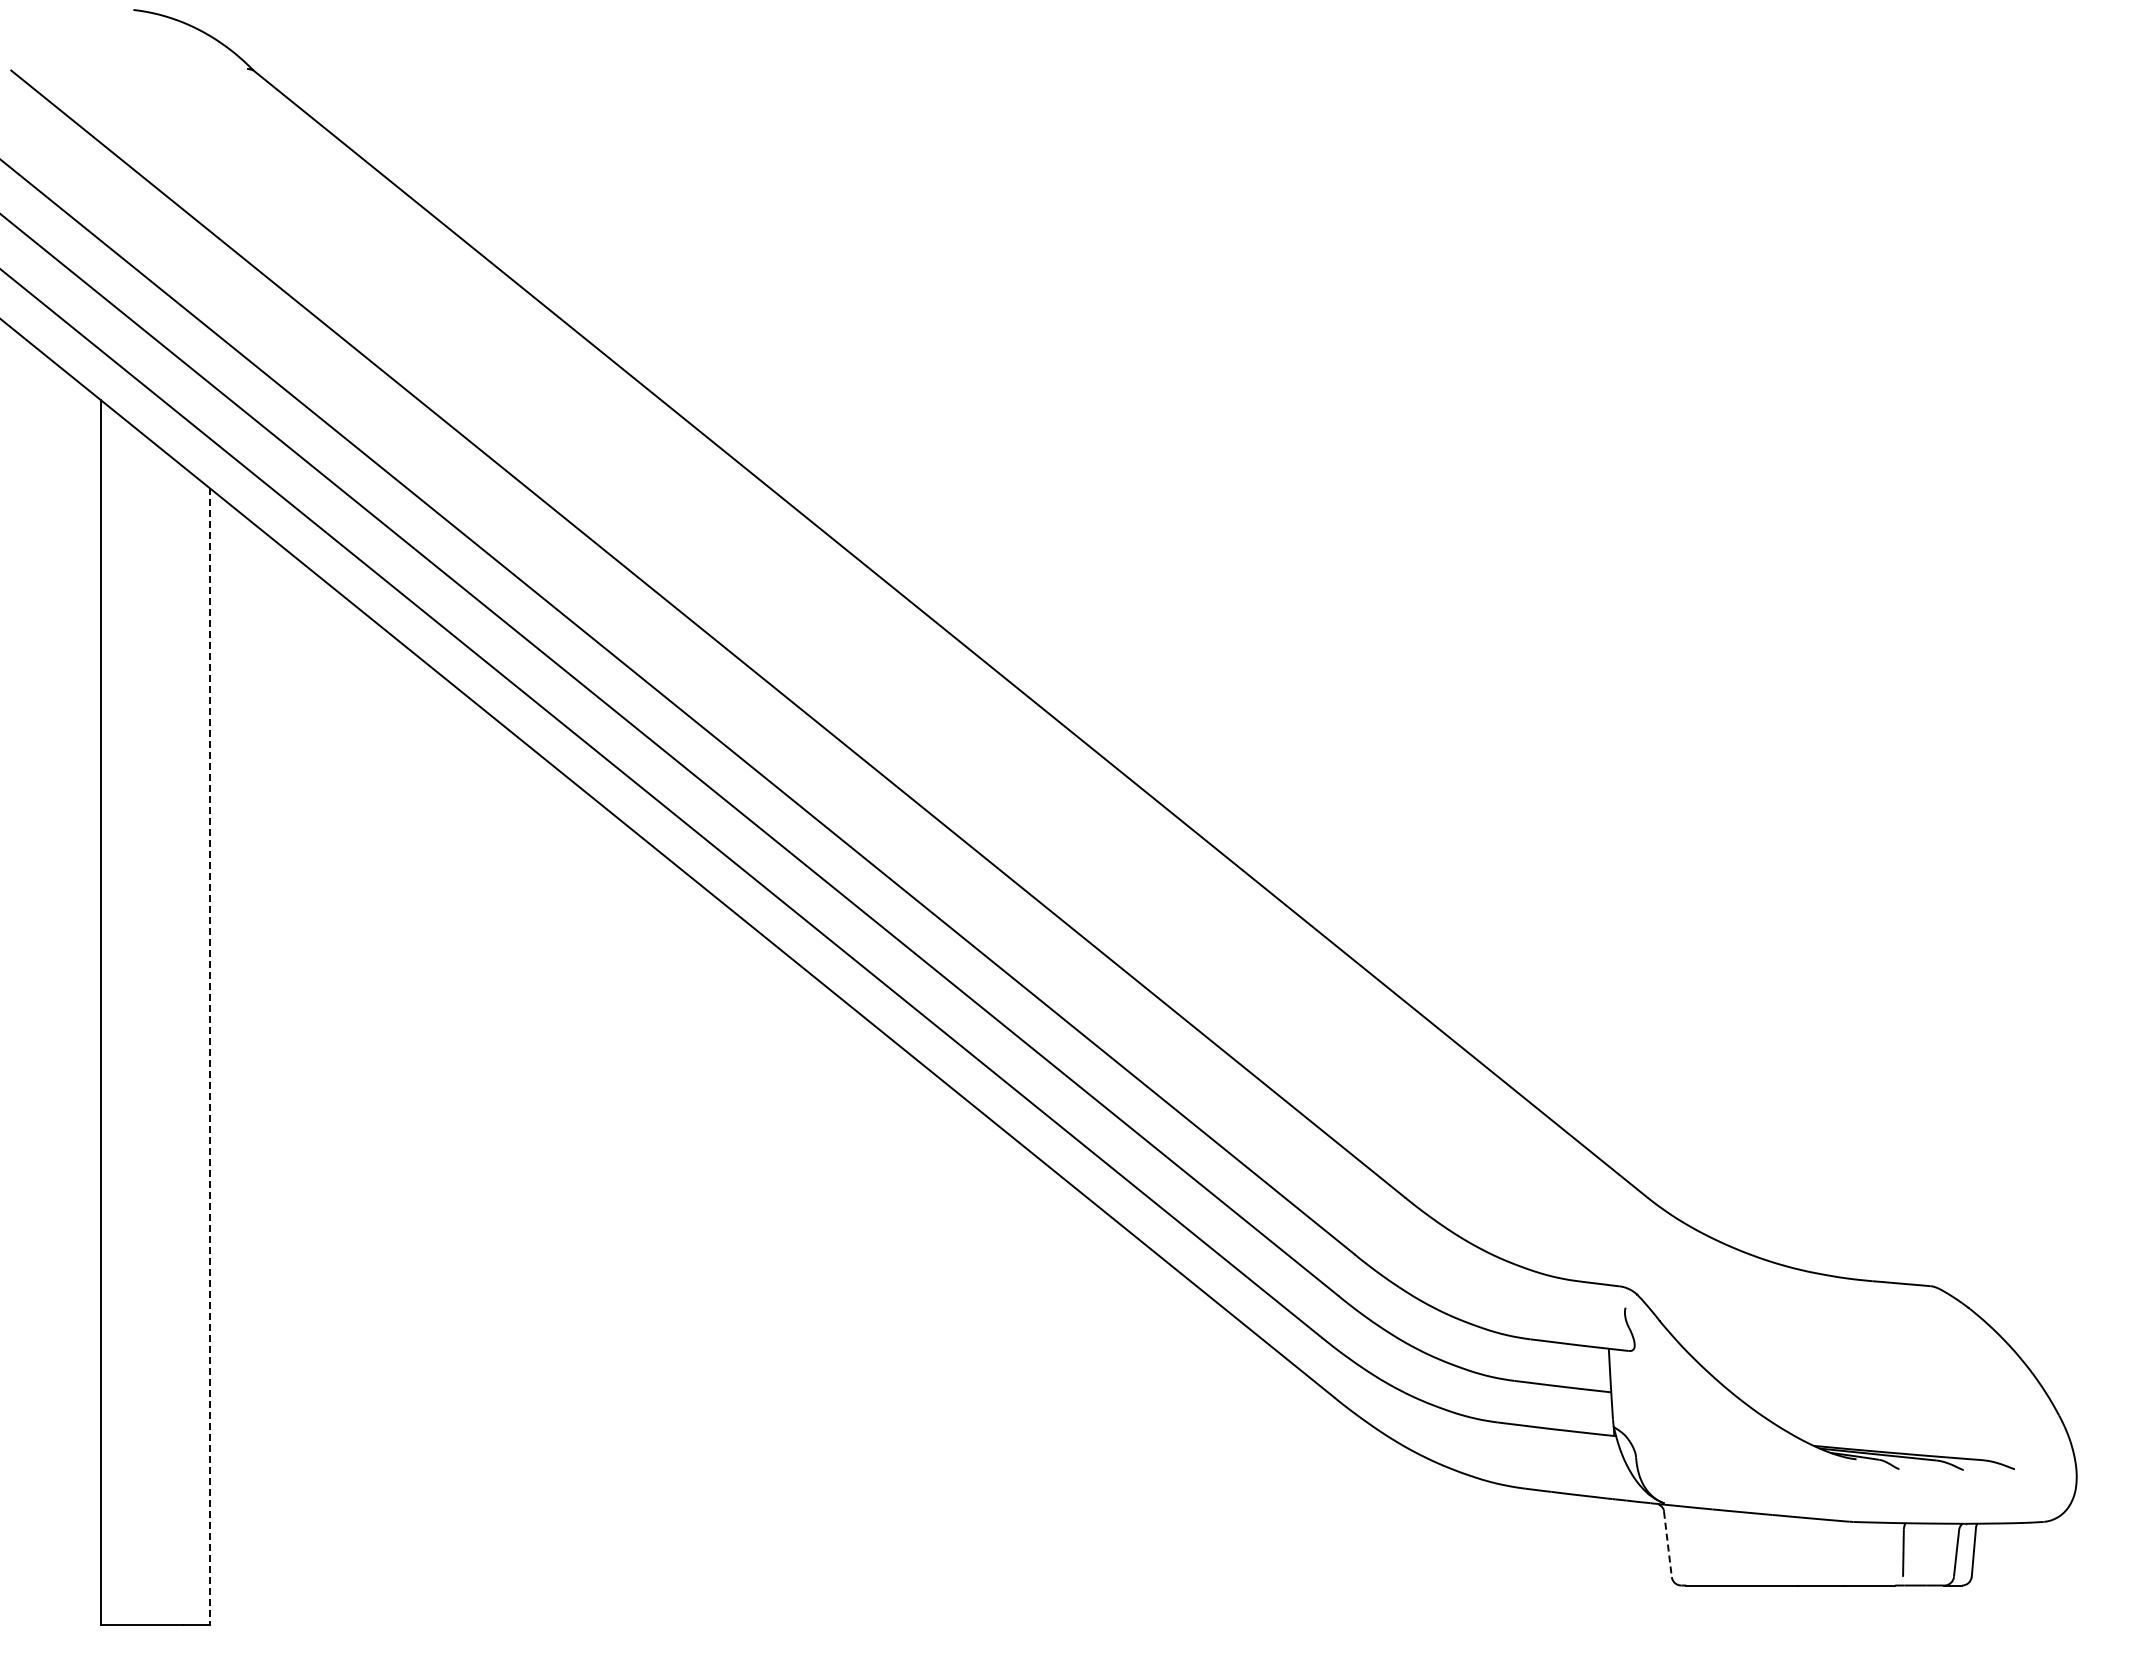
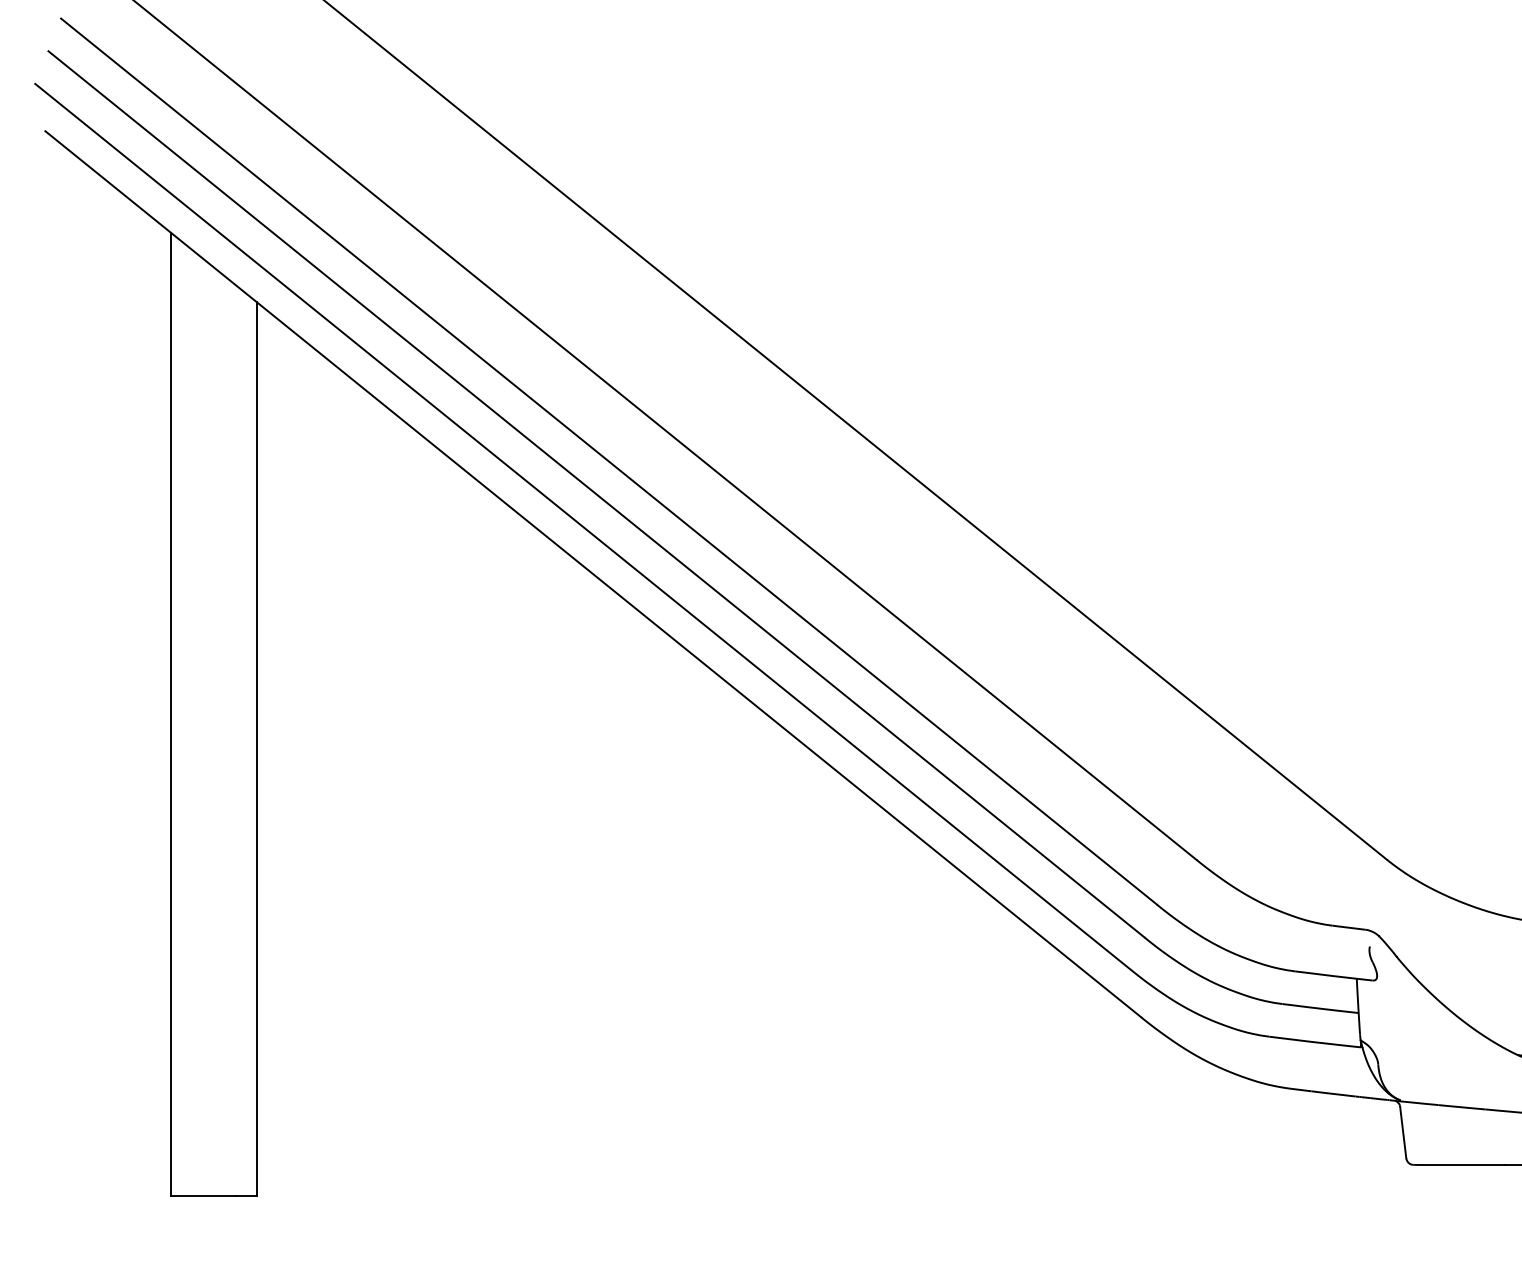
line: (209, 1057) -> (256, 749), dashed -> solid
line: (1667, 1544) -> (1402, 1132), dashed -> solid

